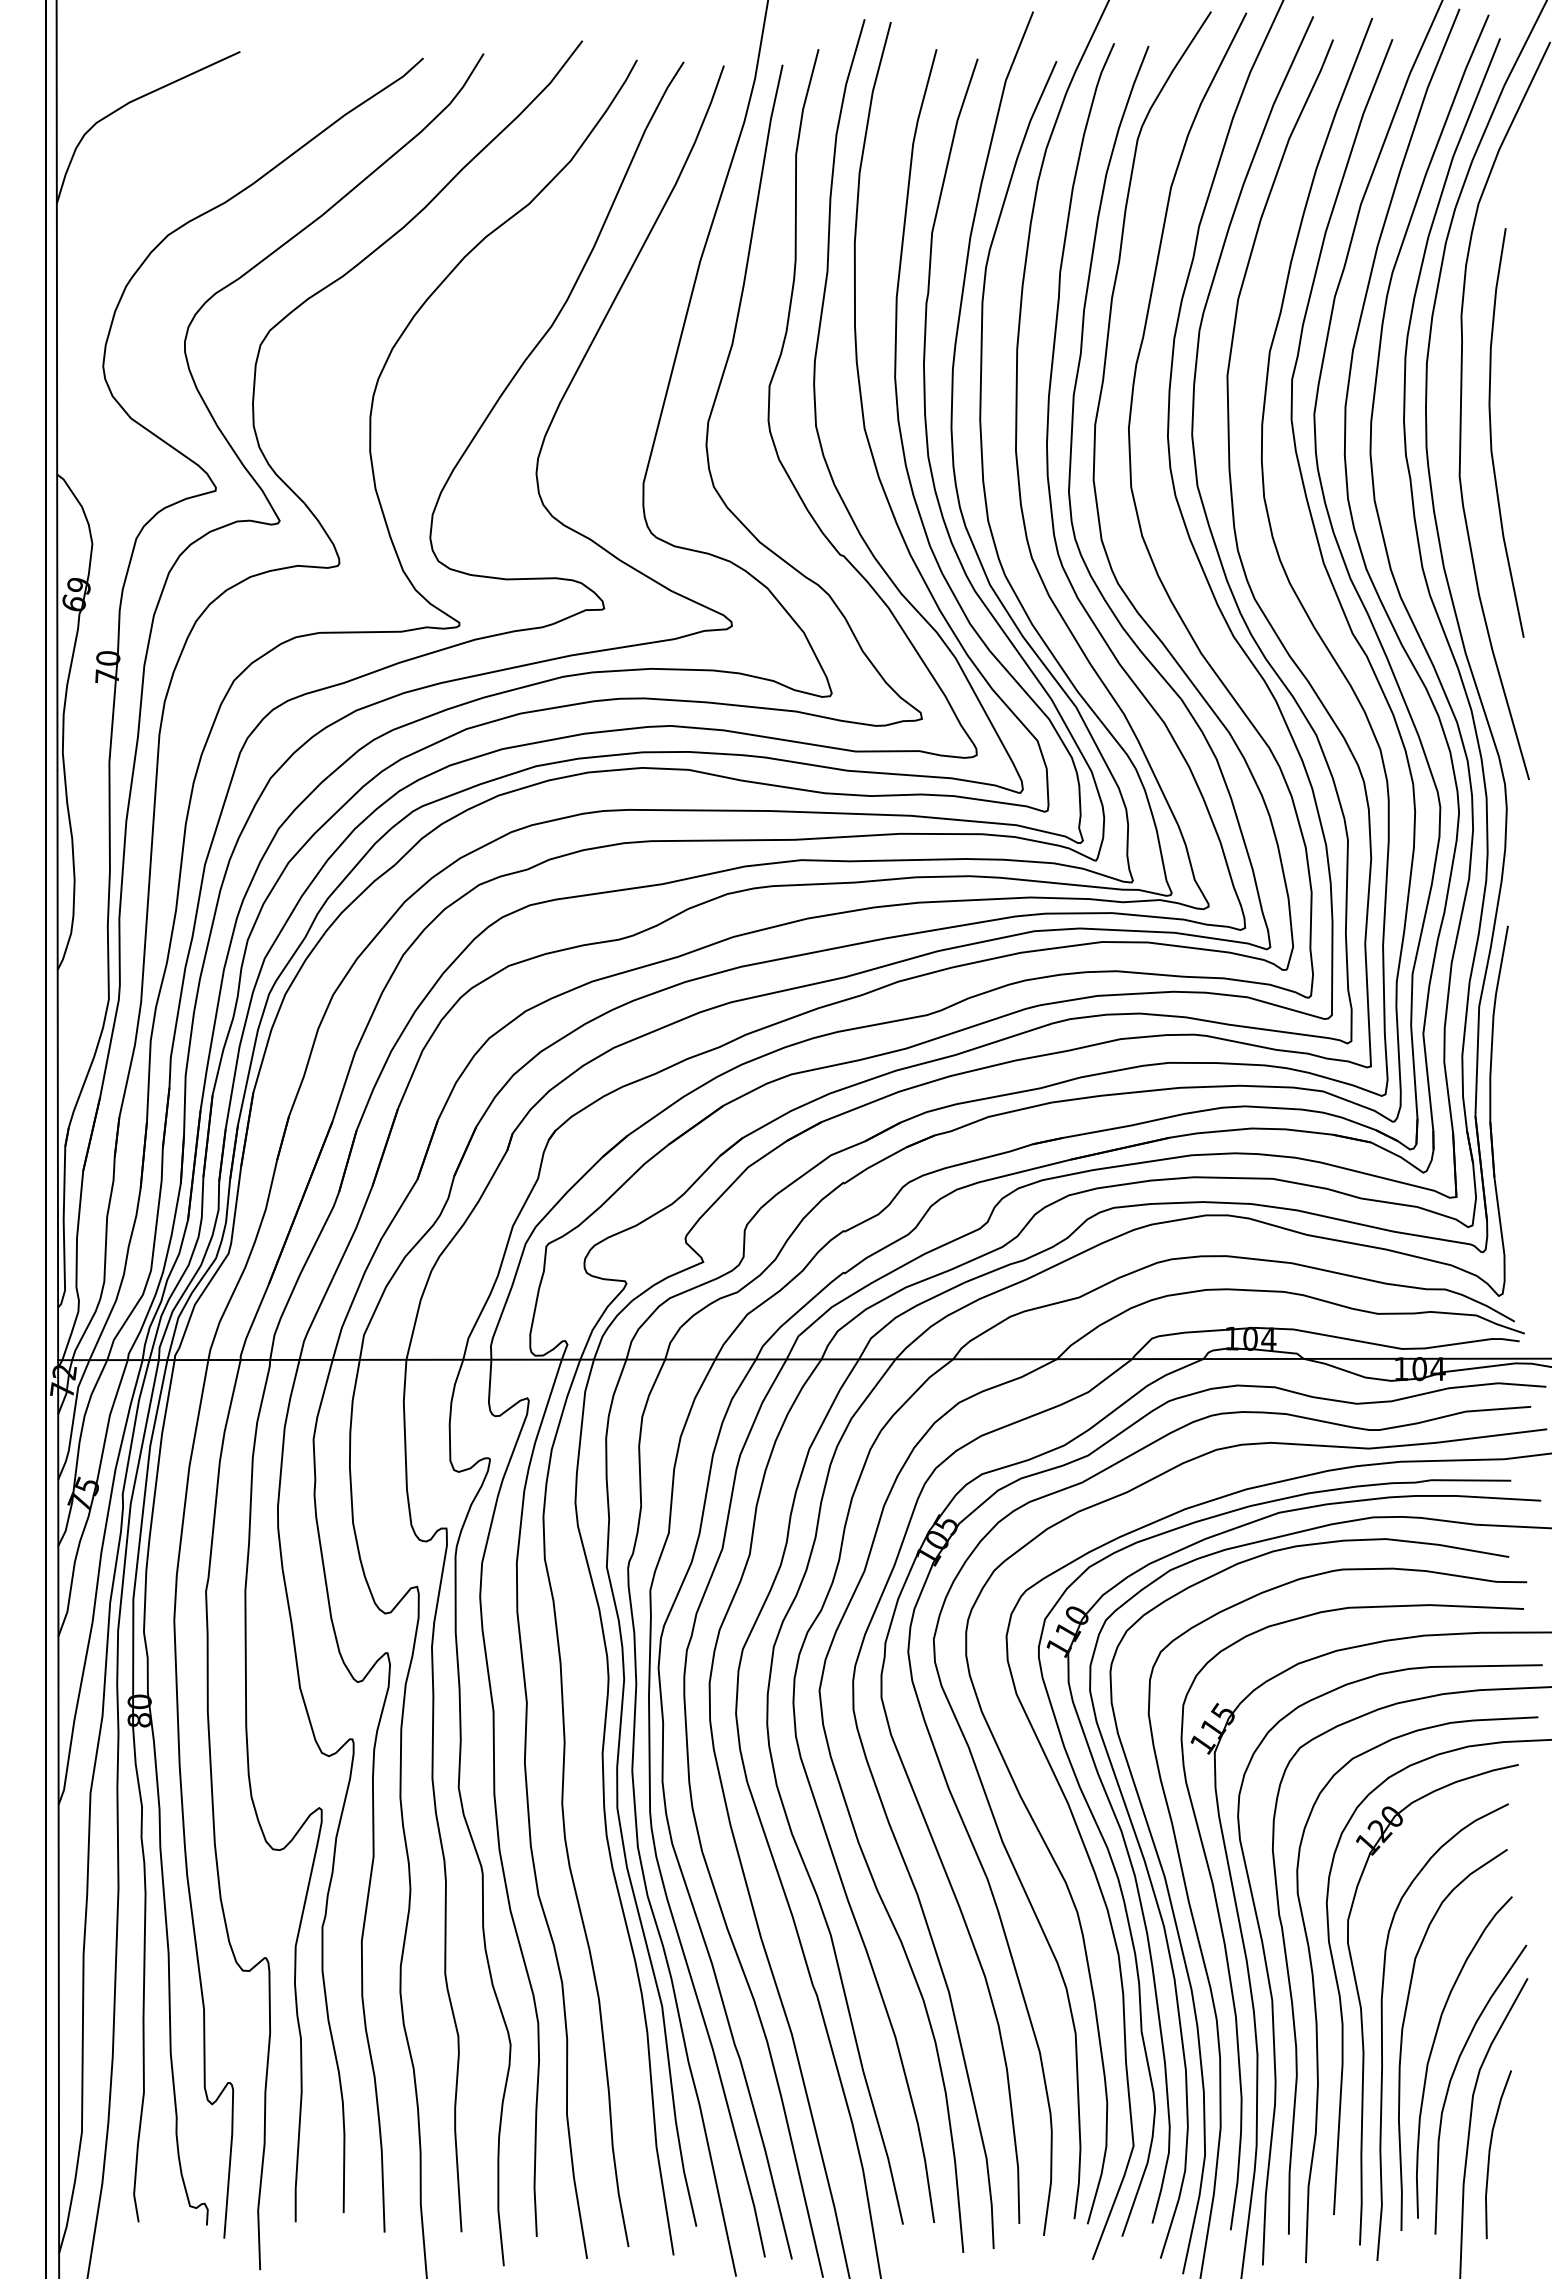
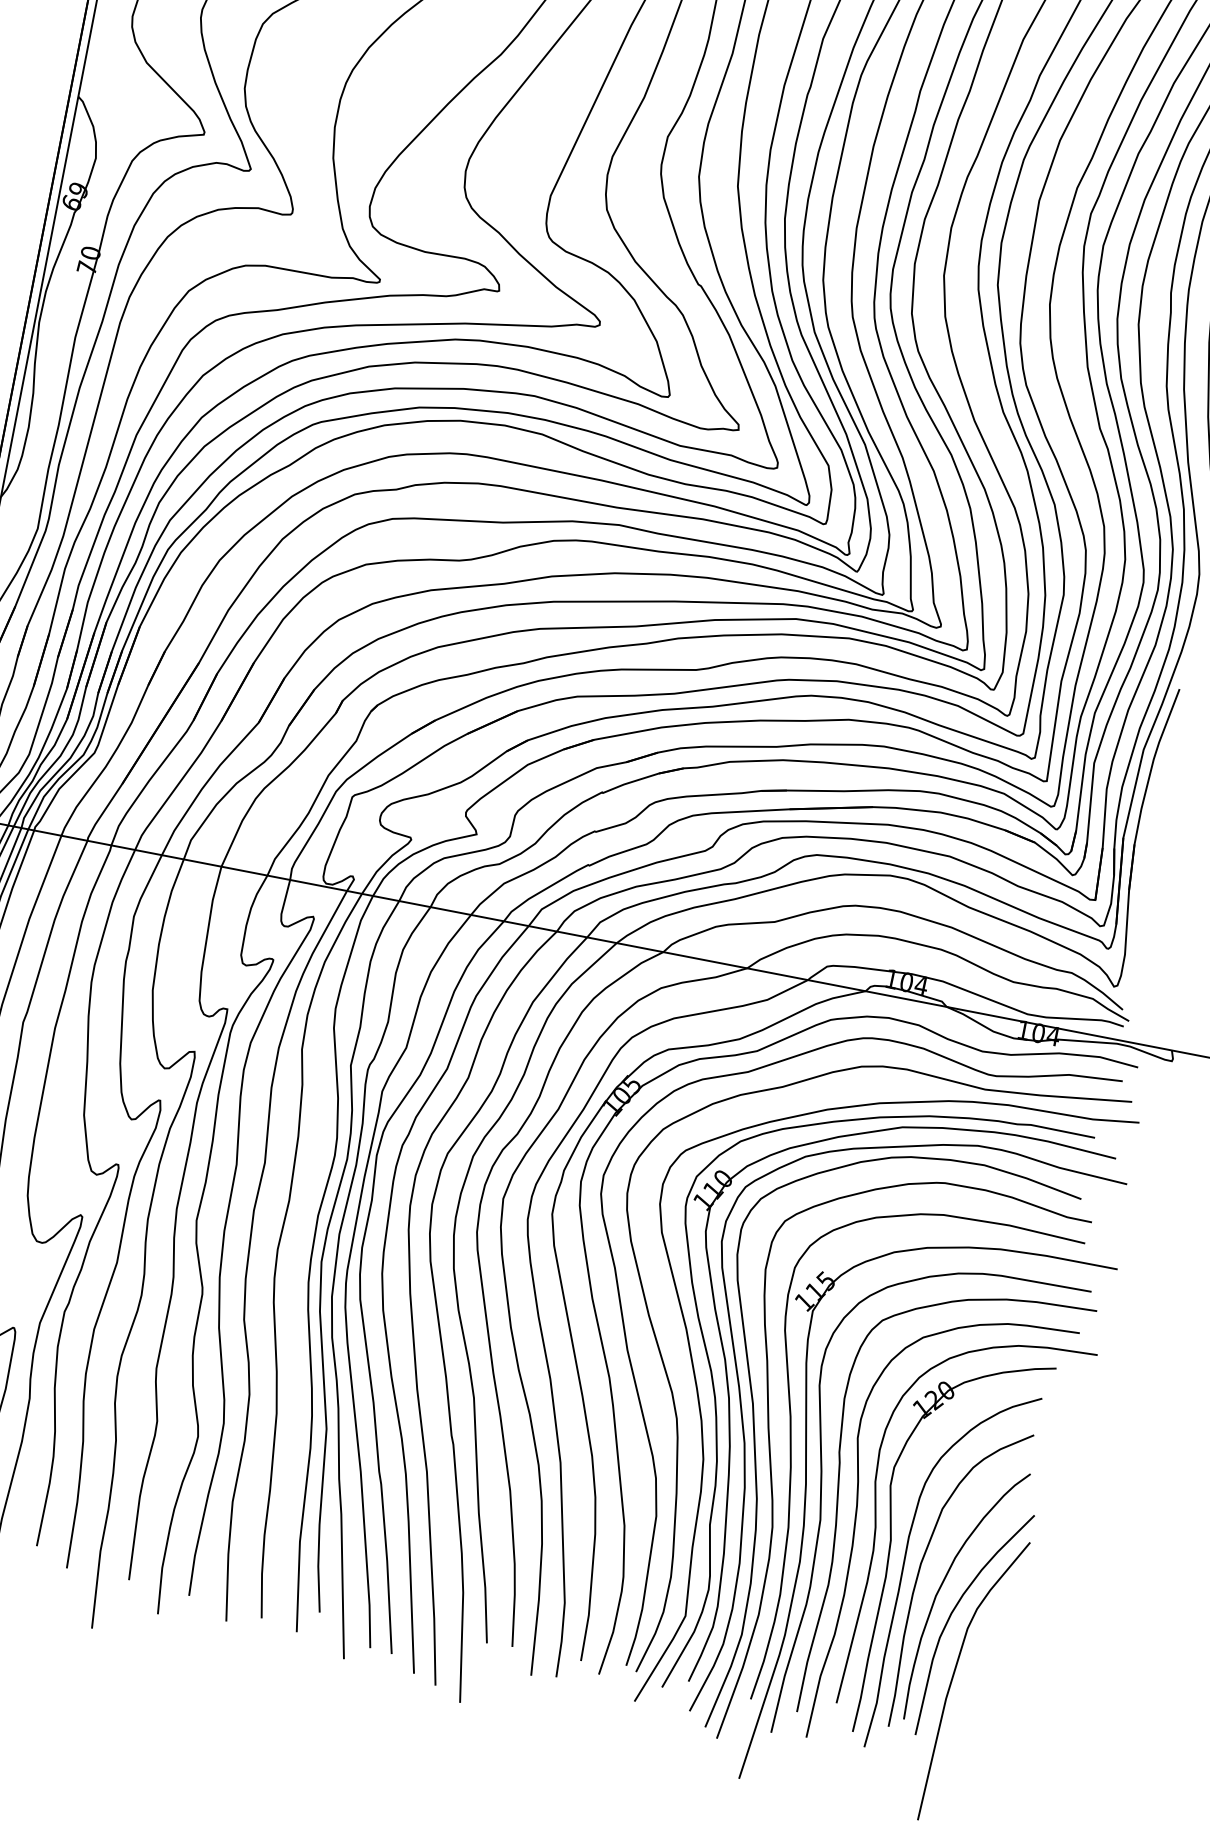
curve: (1490, 2154) -> (972, 1678), removed

